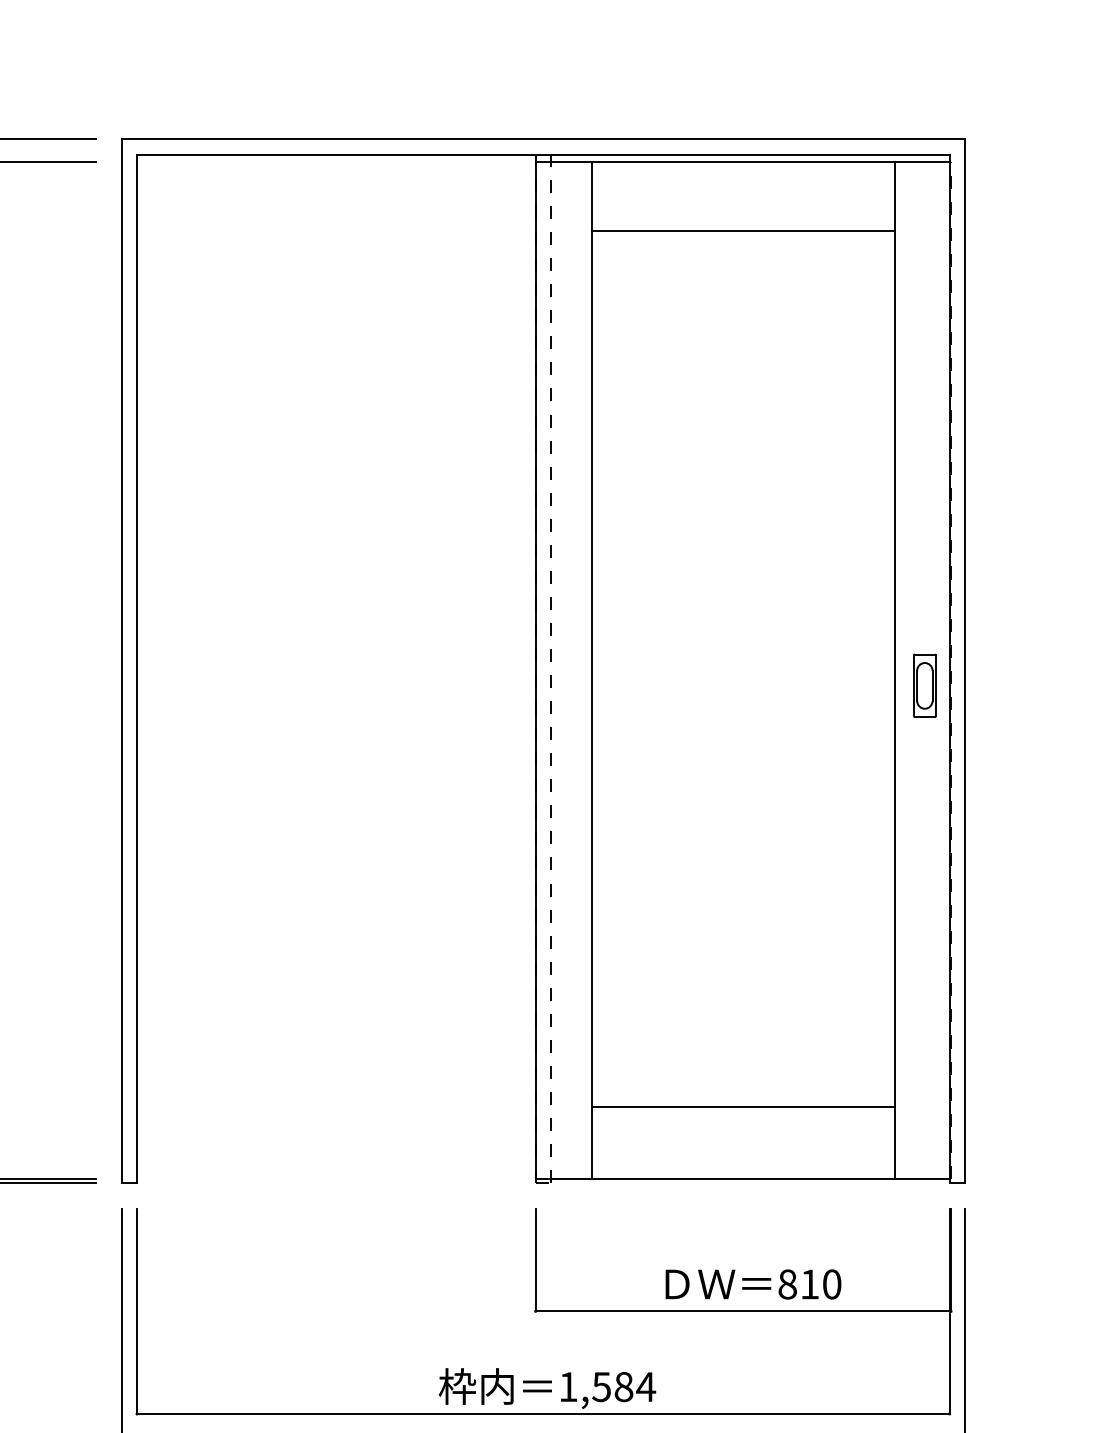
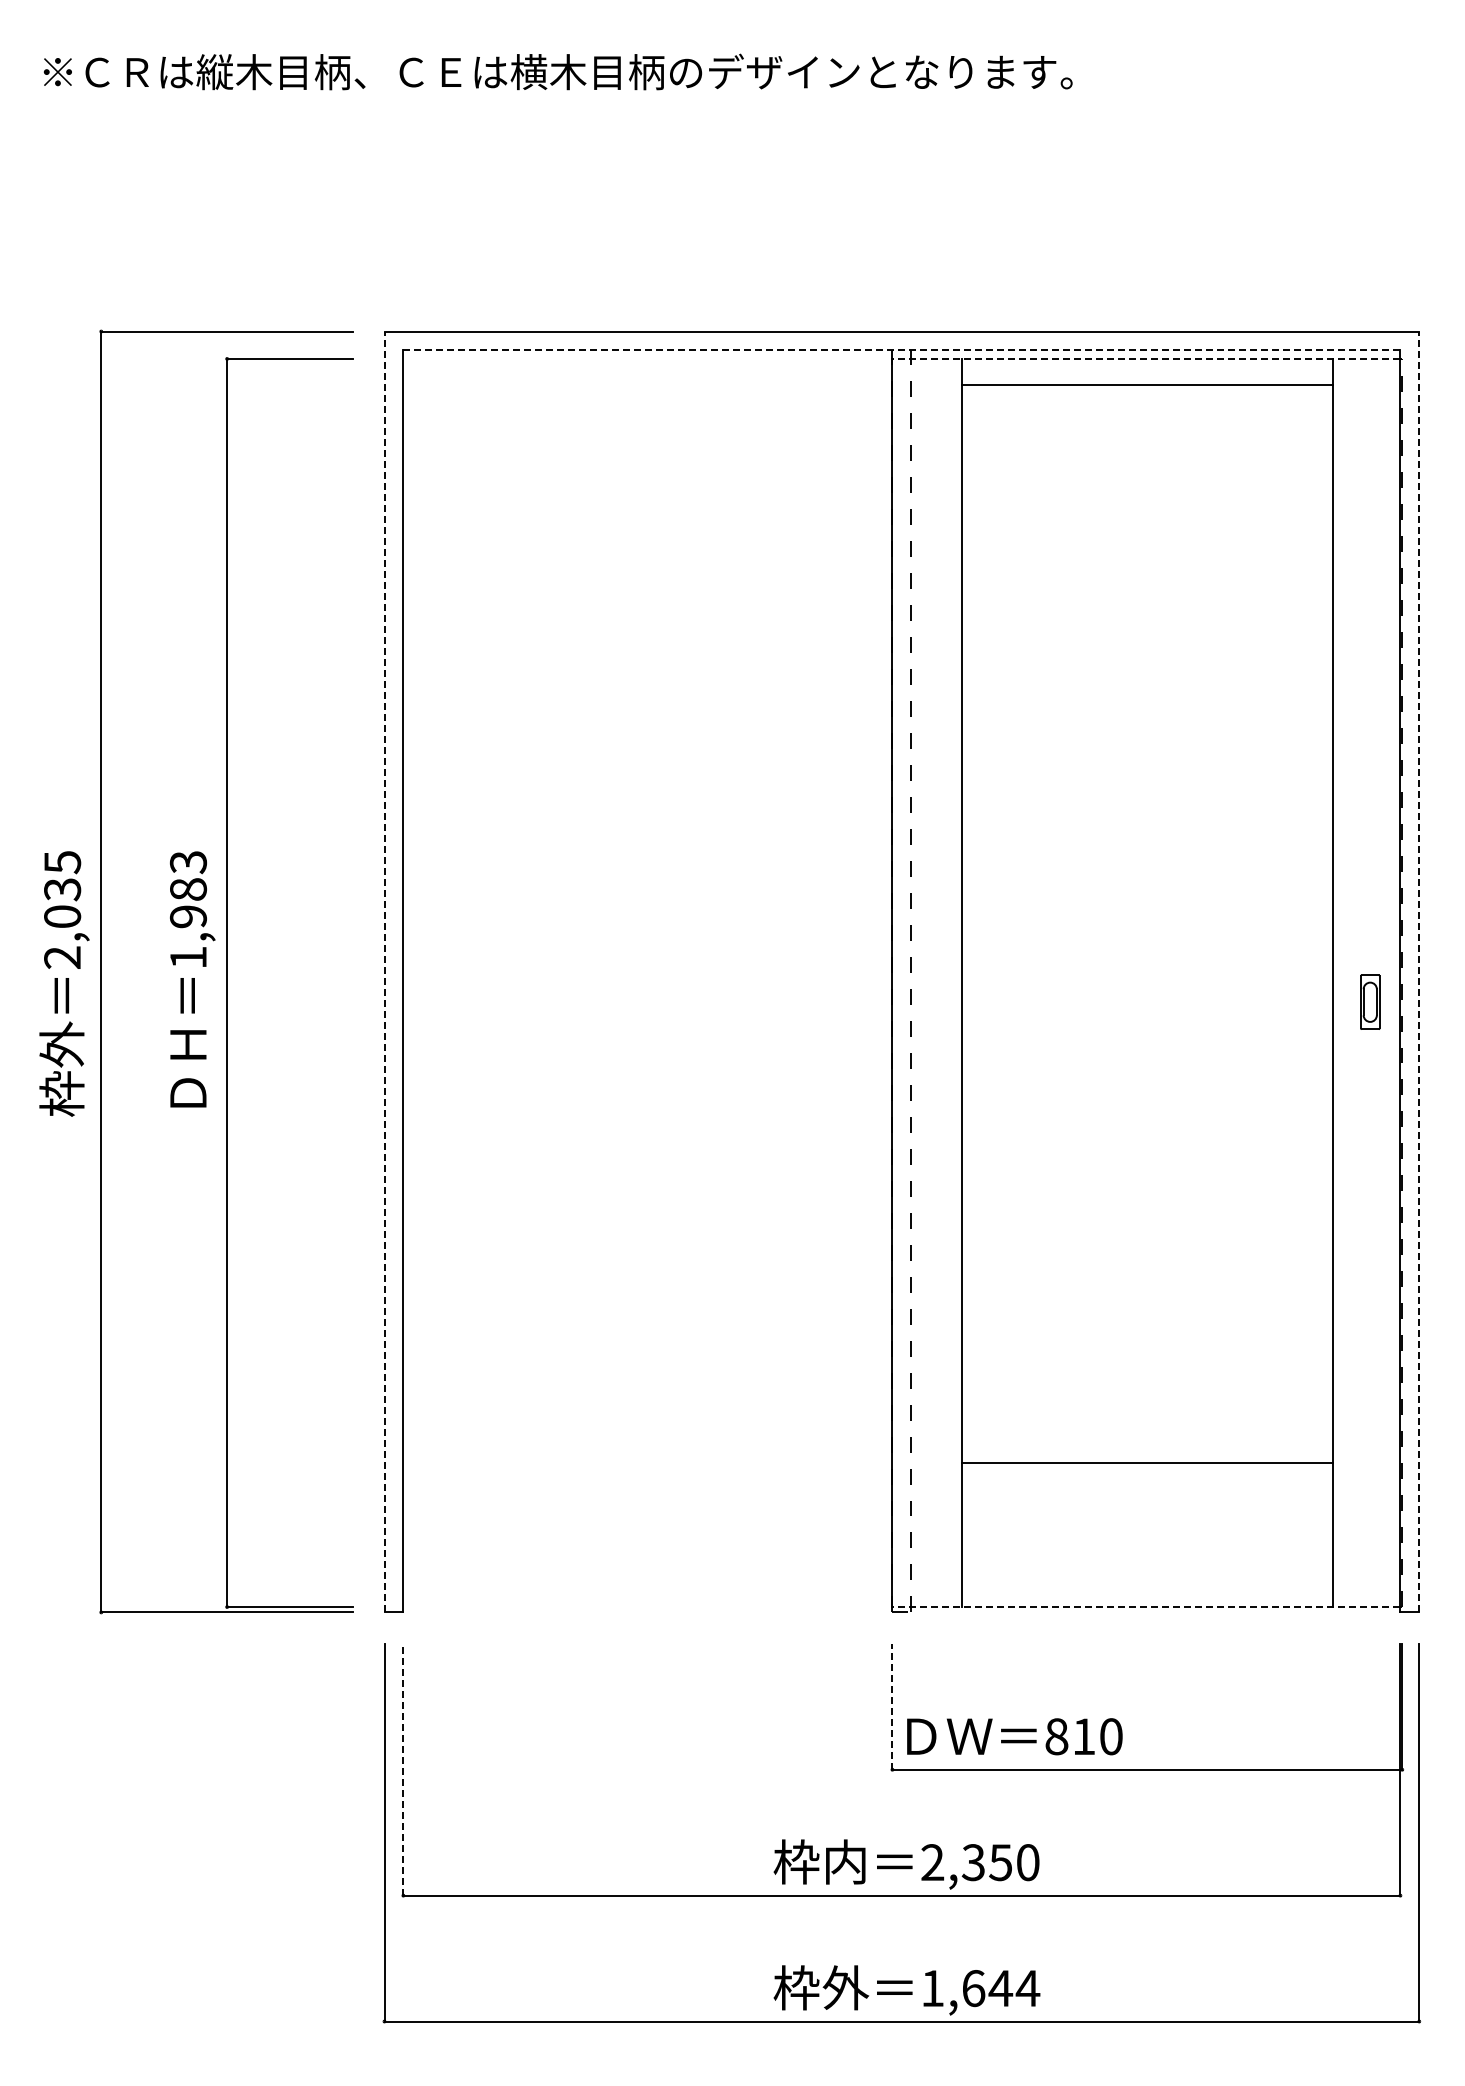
line: (543, 154) -> (902, 350), solid -> dashed
line: (742, 161) -> (1146, 358), solid -> dashed
line: (743, 231) -> (1147, 385), moved
line: (121, 660) -> (384, 971), solid -> dashed
line: (965, 660) -> (1419, 971), solid -> dashed
part: (925, 686) -> (1370, 1002), size x0.7
line: (743, 1106) -> (1147, 1463), moved
line: (742, 1179) -> (1146, 1607), solid -> dashed
line: (535, 1259) -> (892, 1706), solid -> dashed
text: (753, 1284) -> (1014, 1736), moved
line: (137, 1311) -> (403, 1769), solid -> dashed
text: (607, 1386) -> (980, 1862), 1,584 -> 2,350

